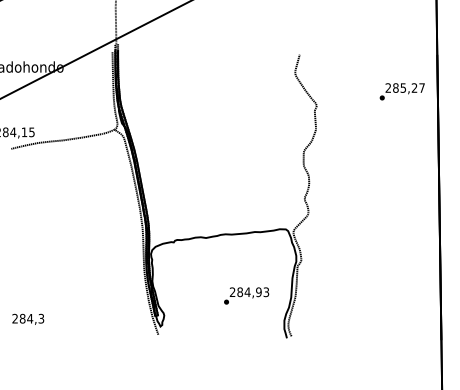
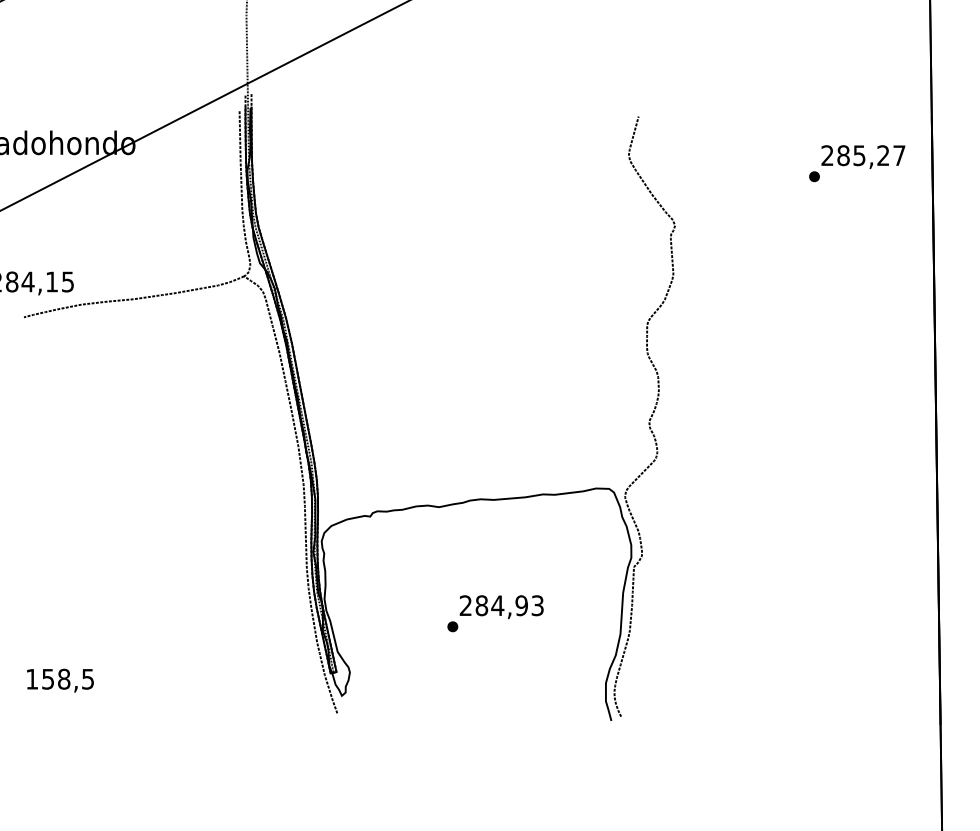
text: (401, 91) -> (855, 162), moved
text: (246, 295) -> (495, 612), moved
text: (28, 318) -> (60, 678), 284,3 -> 158,5

